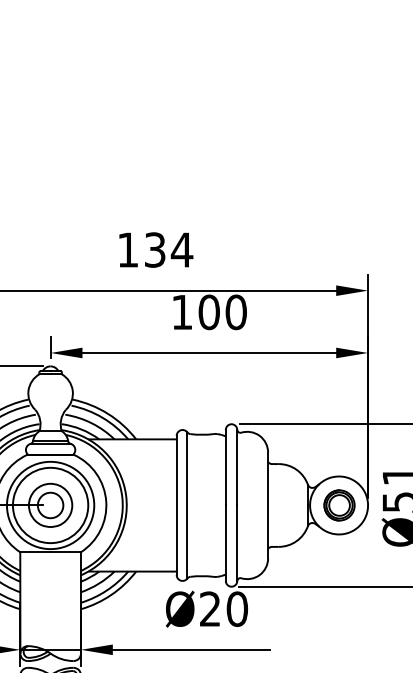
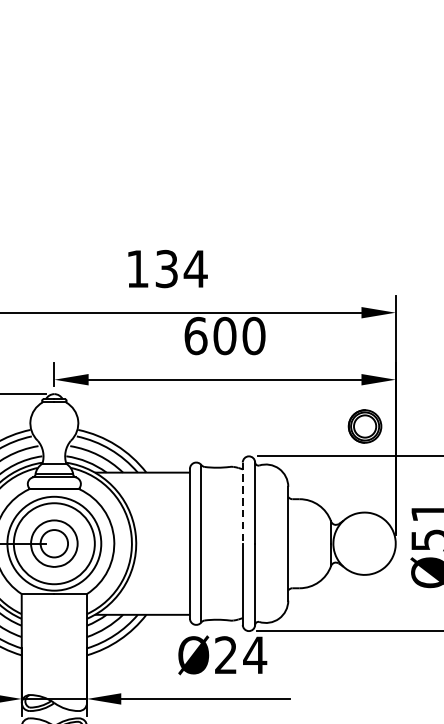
text: (182, 312) -> (196, 336), 100 -> 600
line: (225, 467) -> (242, 502), solid -> dashed
part: (339, 505) -> (365, 426), moved
text: (237, 608) -> (255, 654), Ø20 -> Ø24

